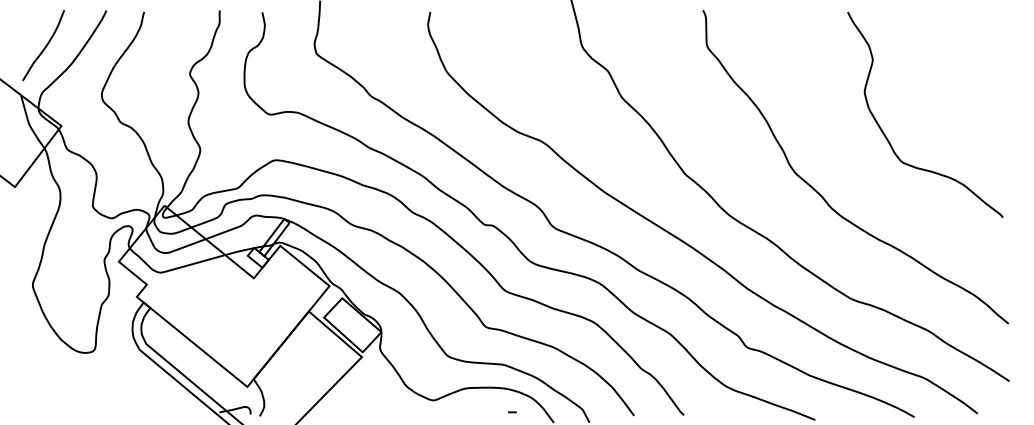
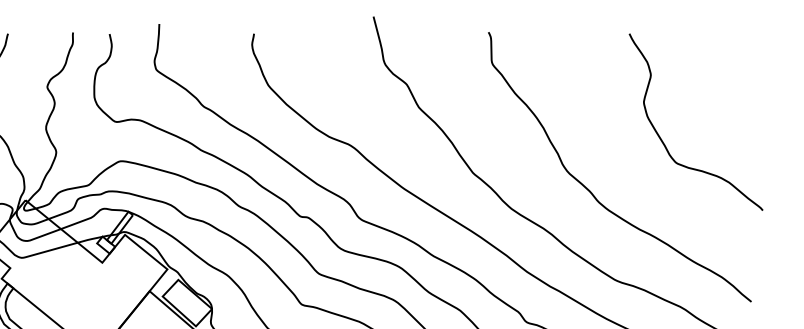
curve: (887, 137) -> (663, 141), moved

